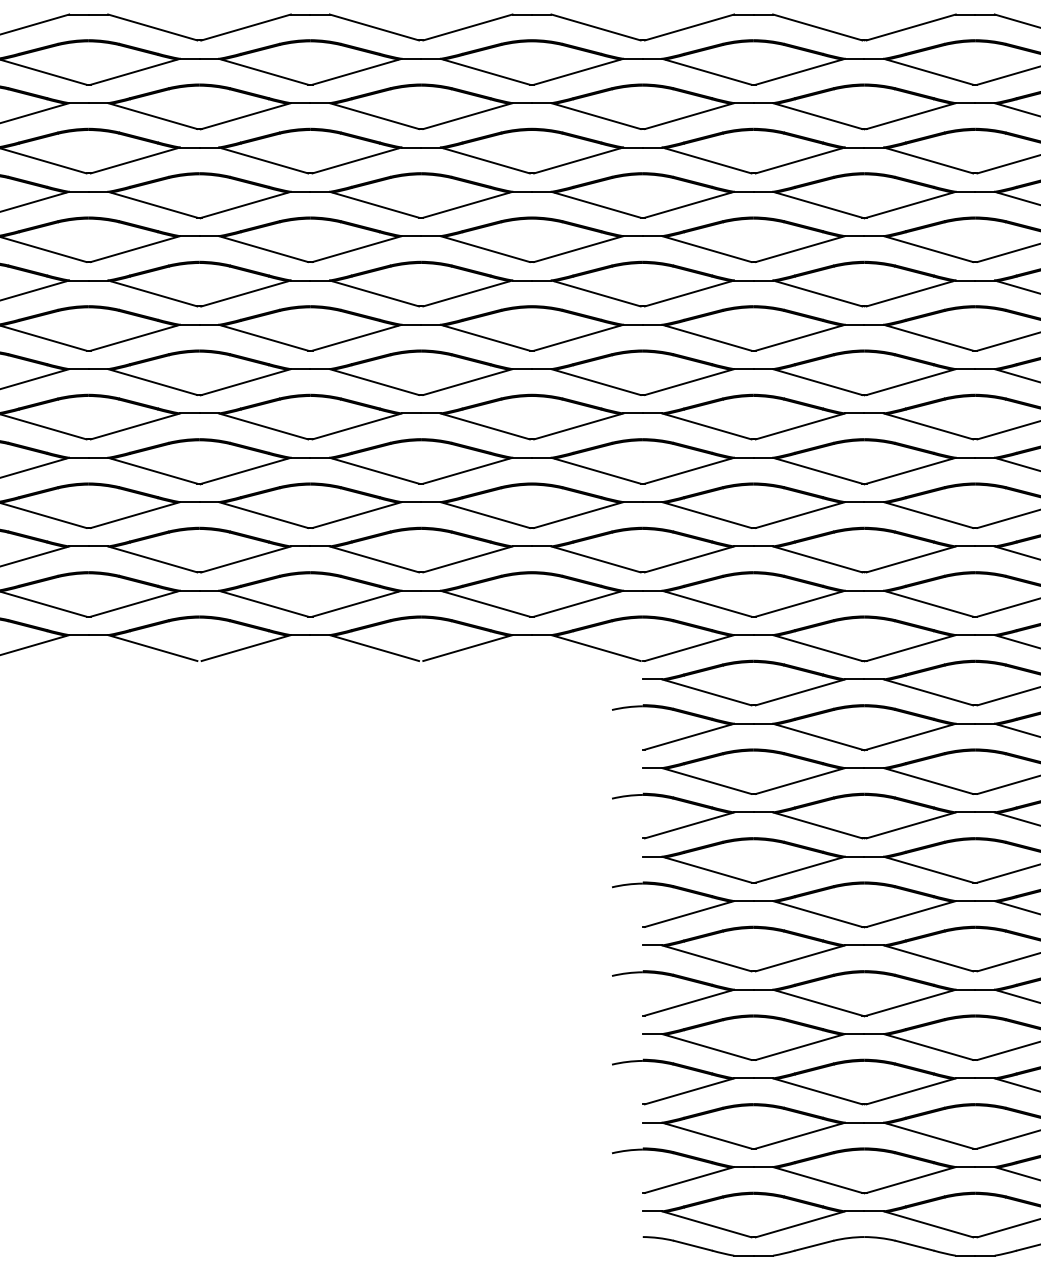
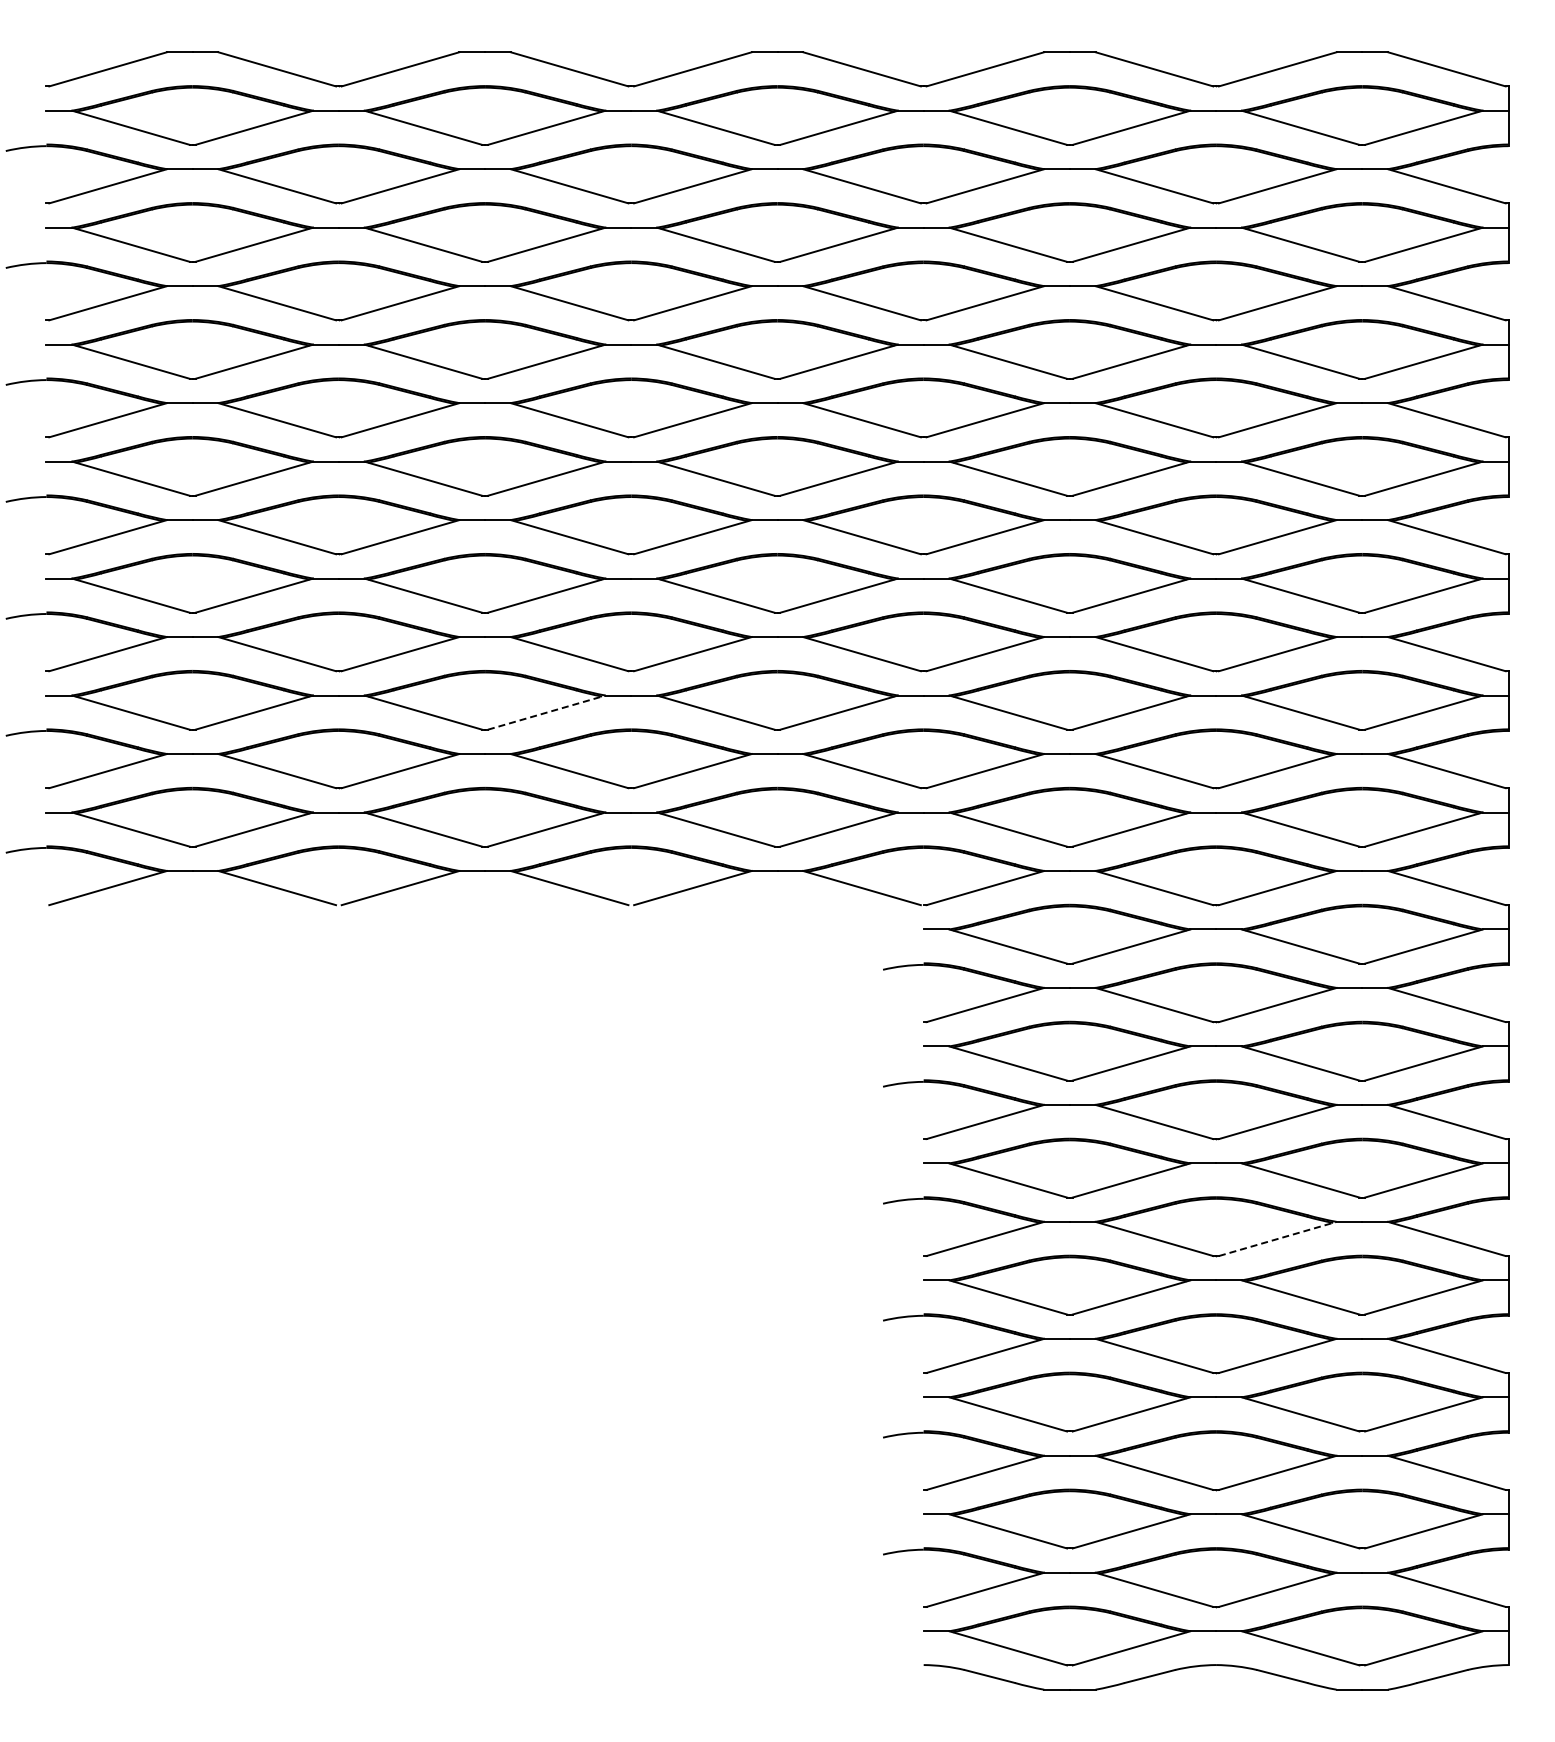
line: (357, 515) -> (547, 712), solid -> dashed
line: (911, 913) -> (1278, 1238), solid -> dashed

